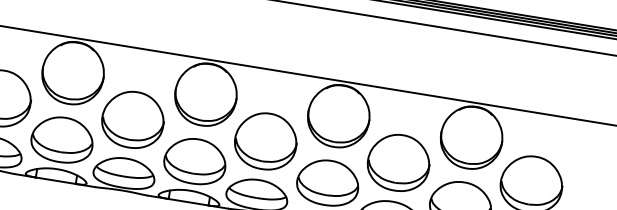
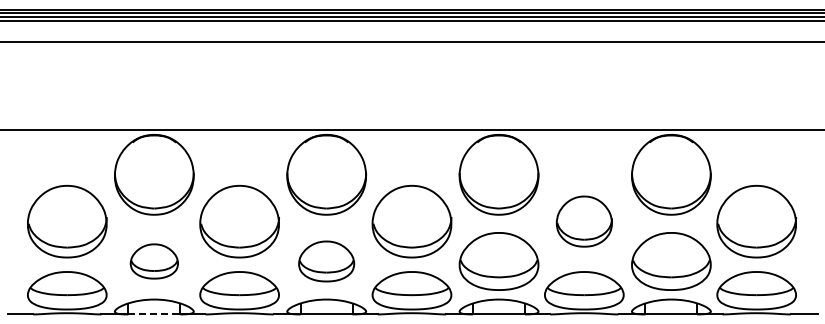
part: (62, 139) -> (154, 261), size x0.6
part: (195, 161) -> (326, 261), size x0.7
part: (398, 162) -> (584, 221), size x0.7
line: (55, 180) -> (154, 314), solid -> dashed

